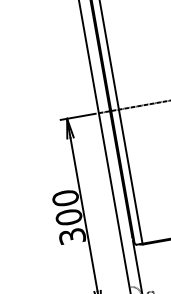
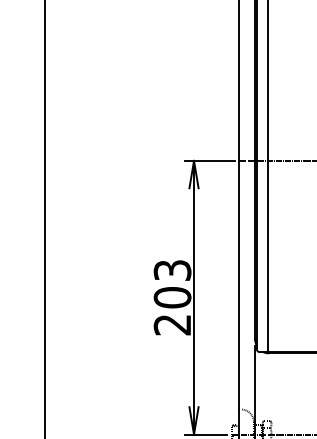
text: (68, 217) -> (172, 297), 300 -> 203

